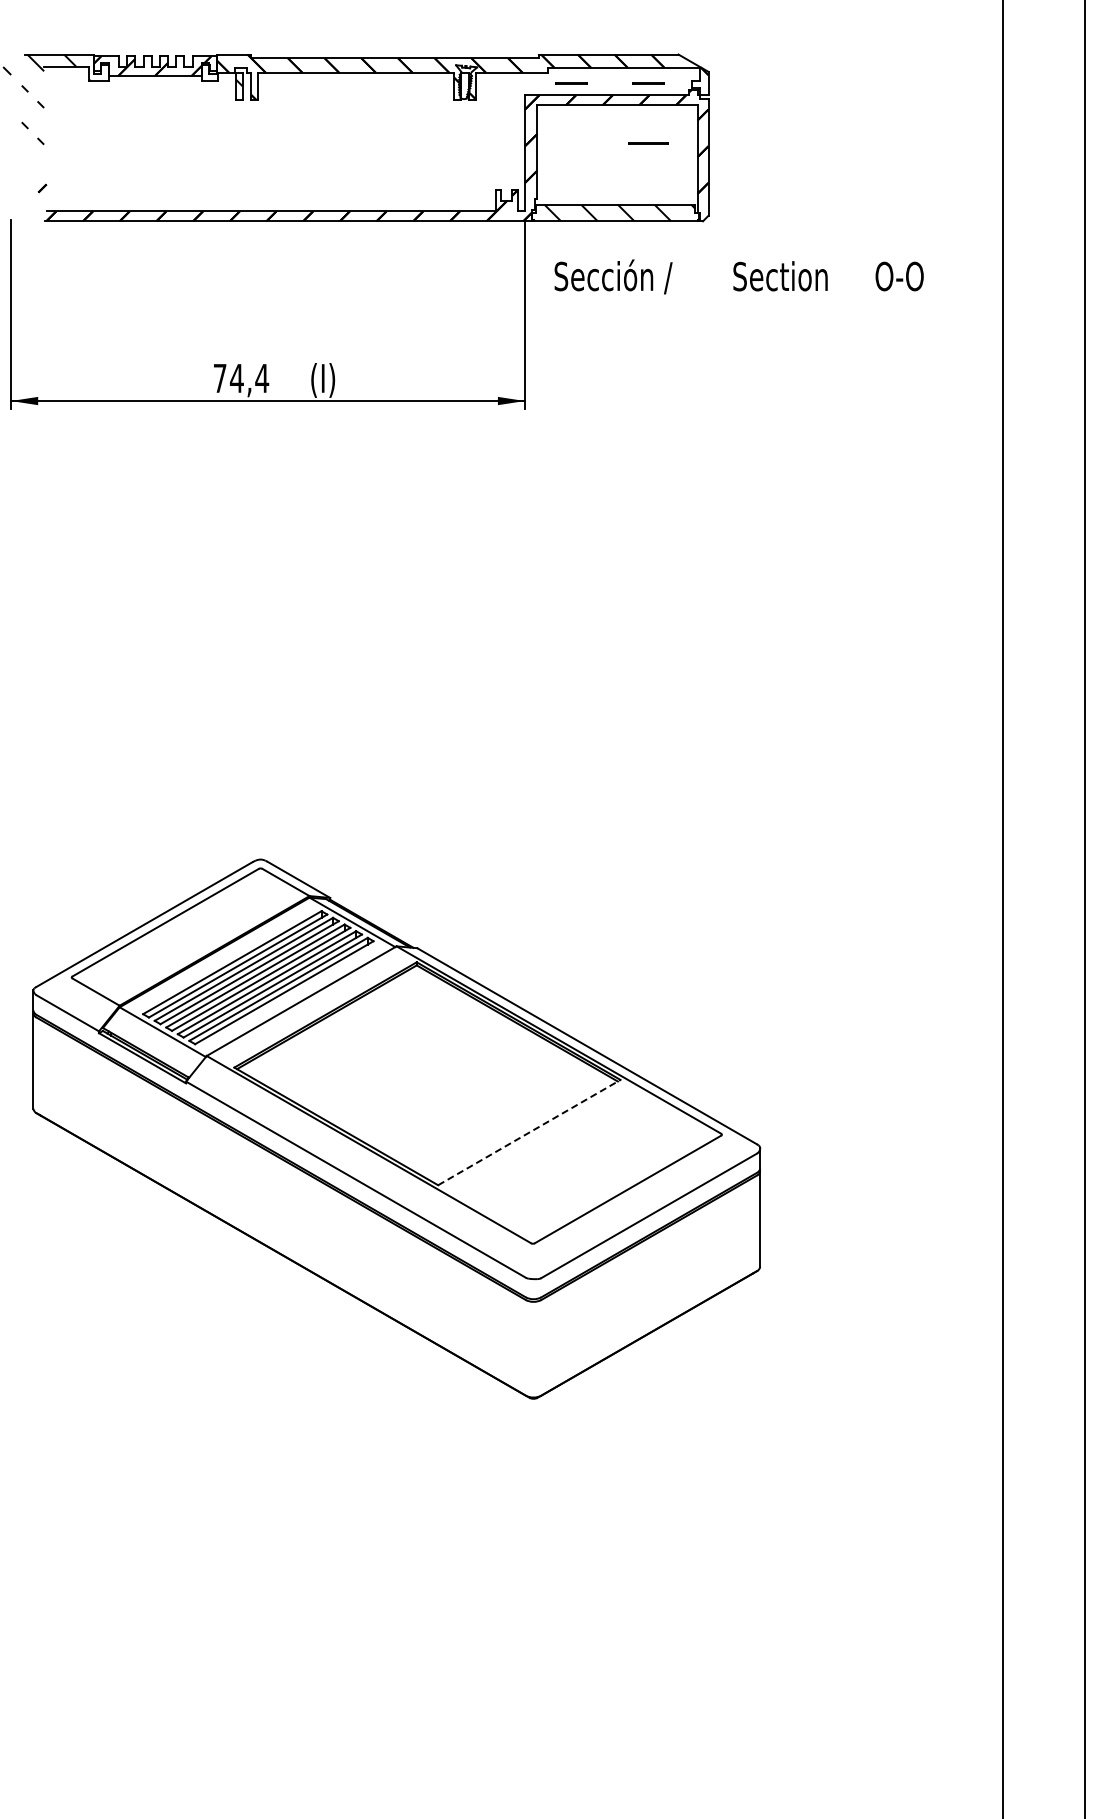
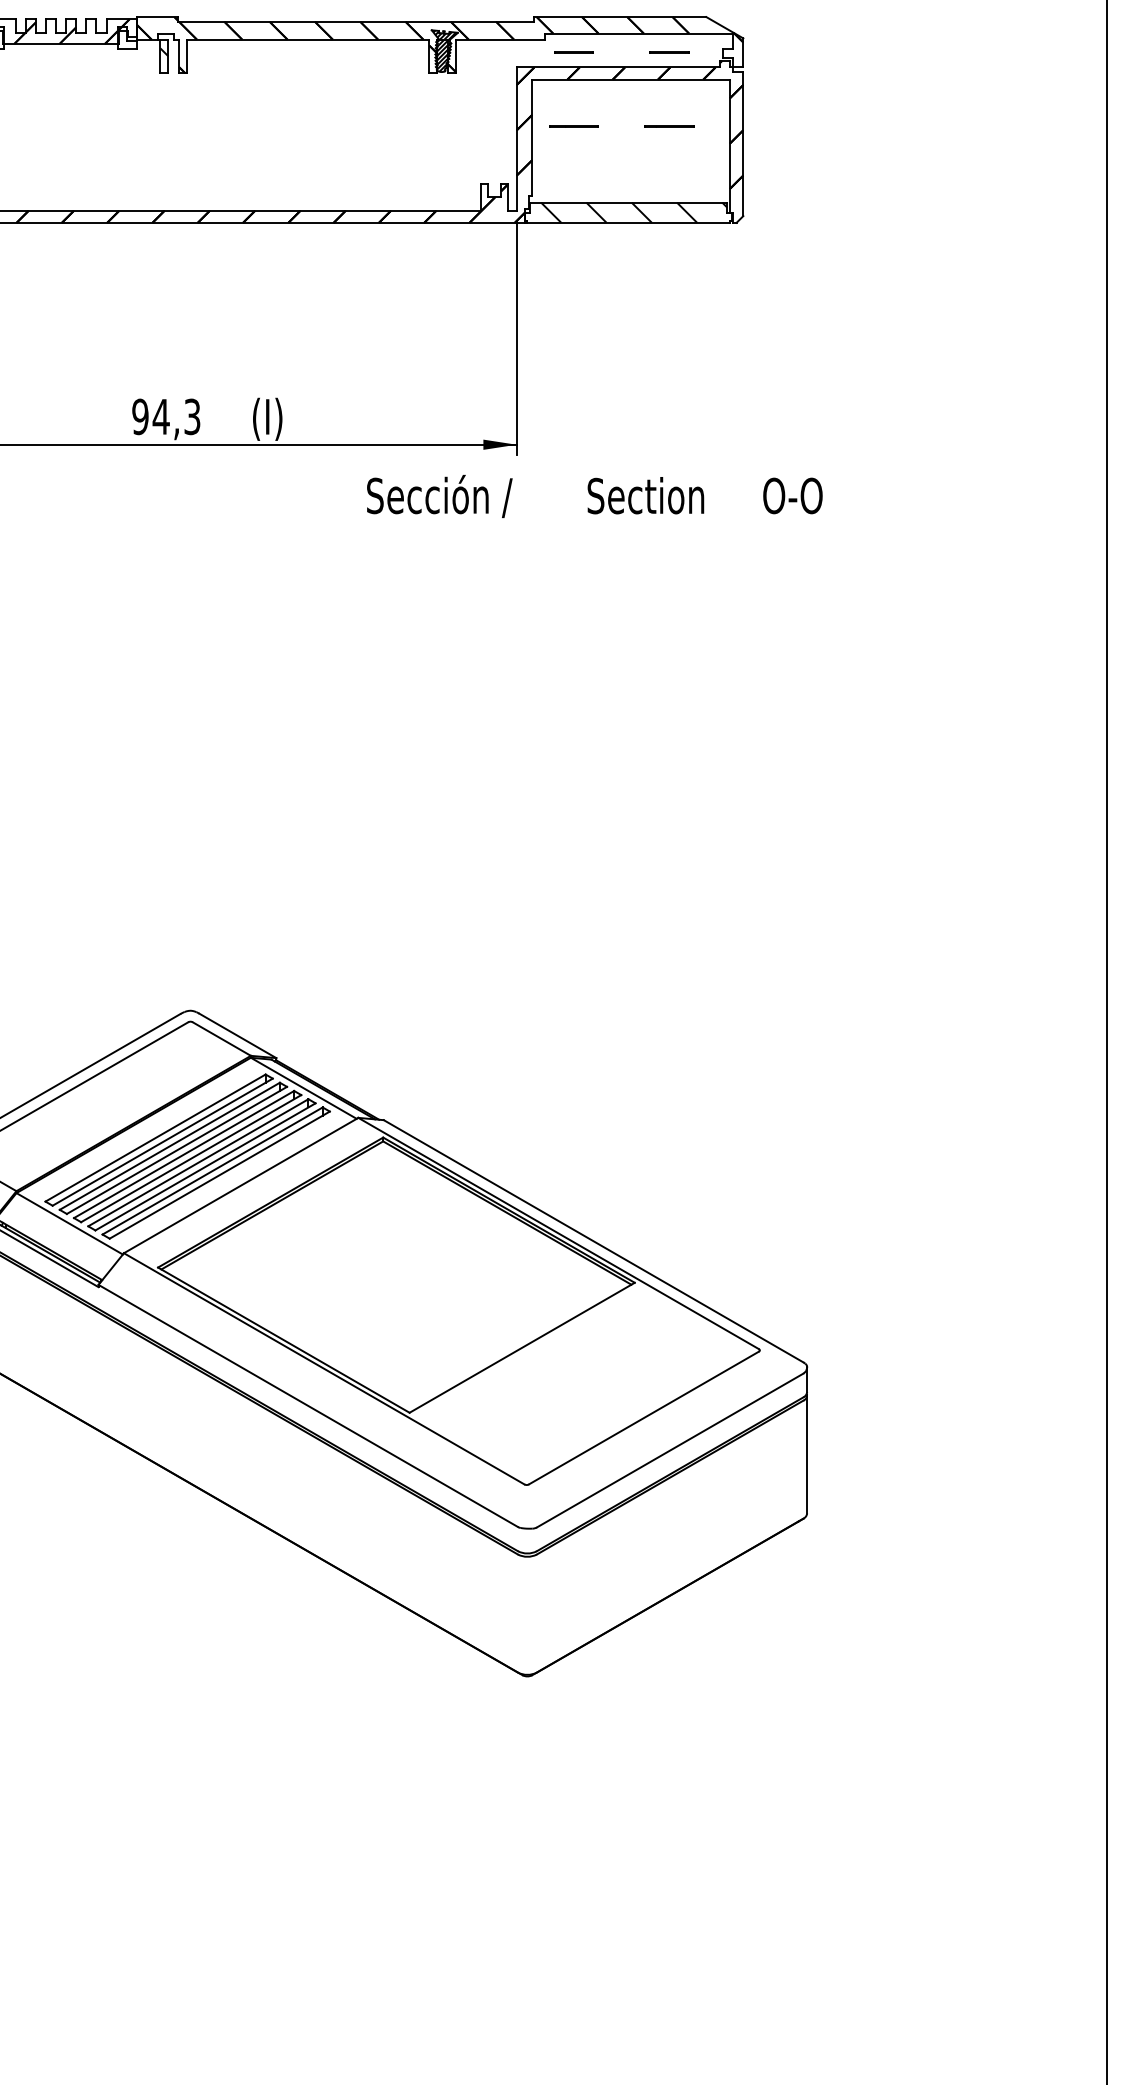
hatch: (466, 81) -> (444, 50), added
line: (571, 143) -> (574, 126), added
text: (738, 276) -> (593, 495), moved
text: (241, 378) -> (166, 416), 74,4 -> 94,3
line: (529, 1132) -> (522, 1347), dashed -> solid

